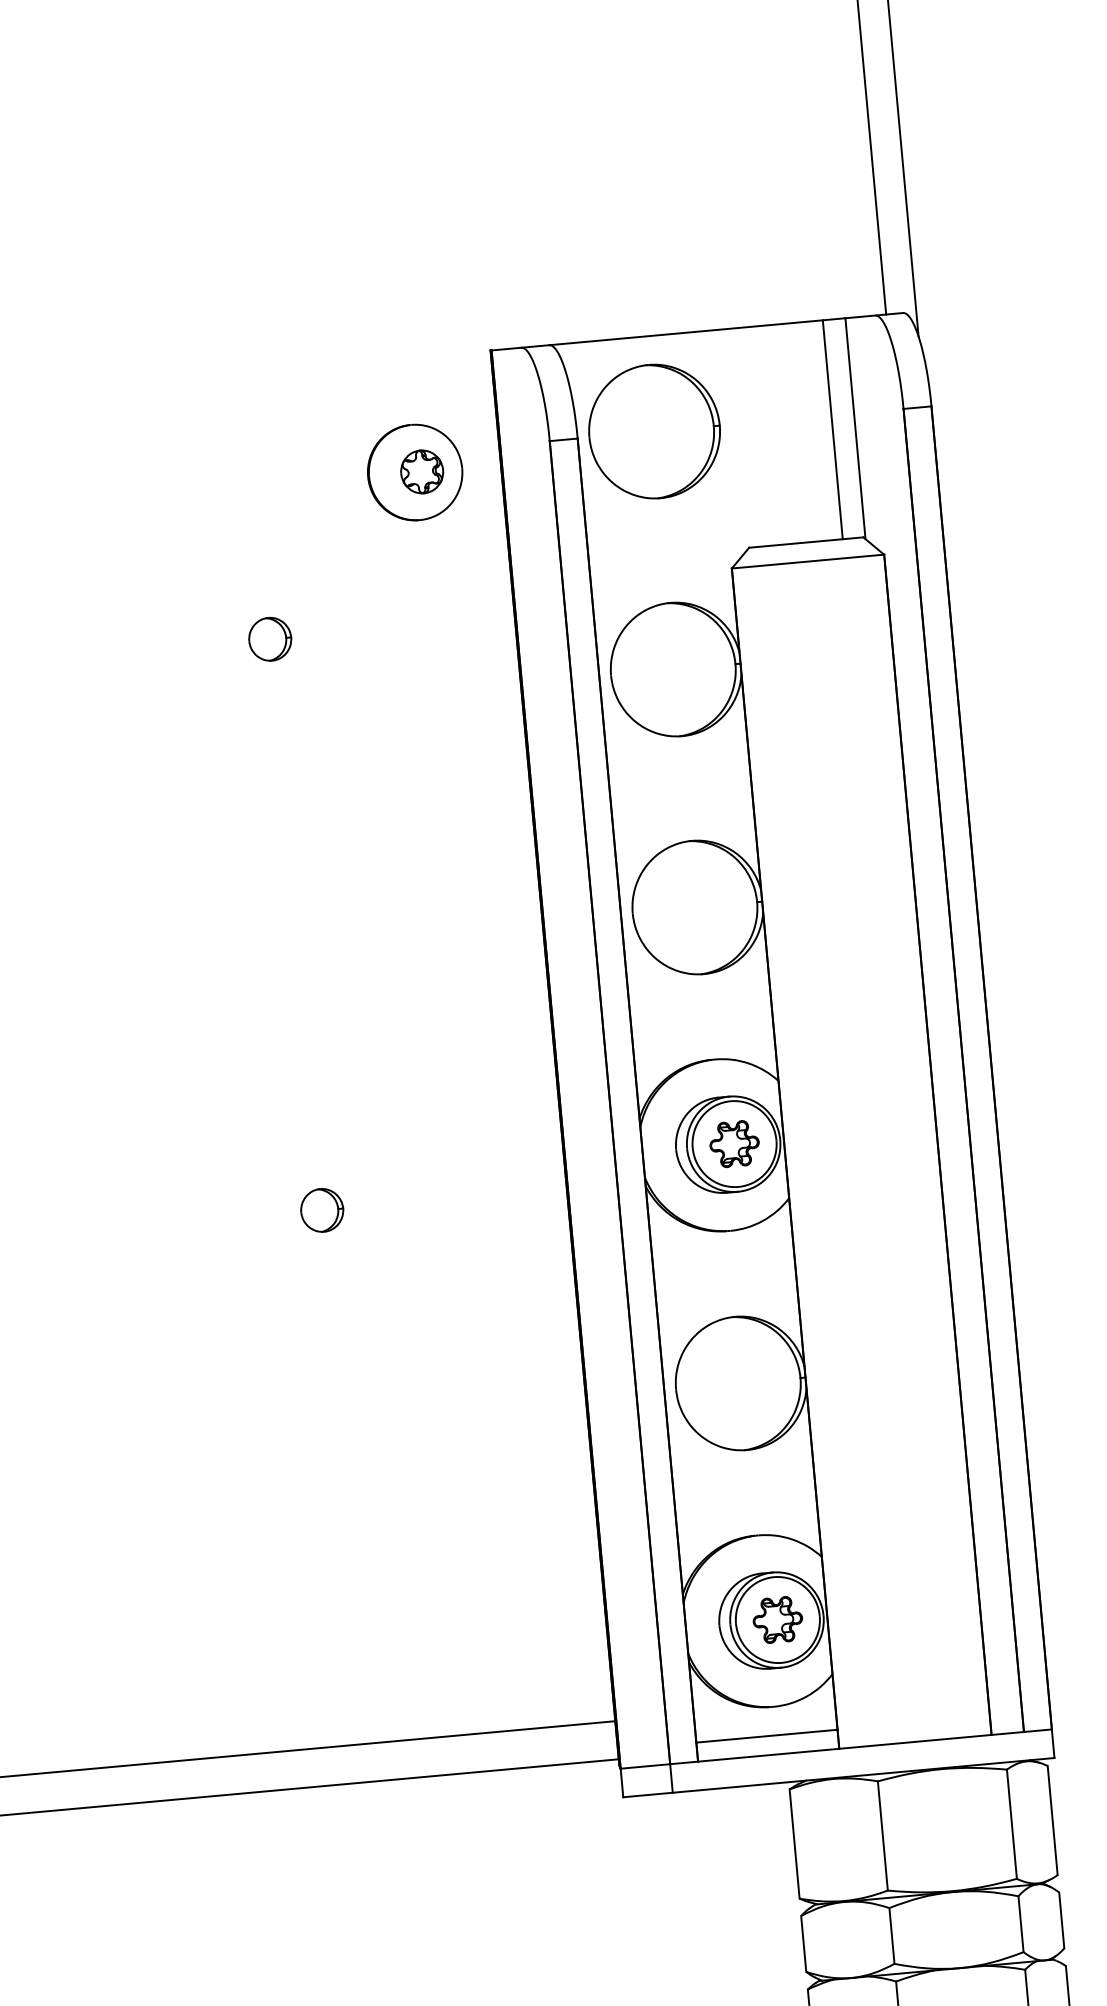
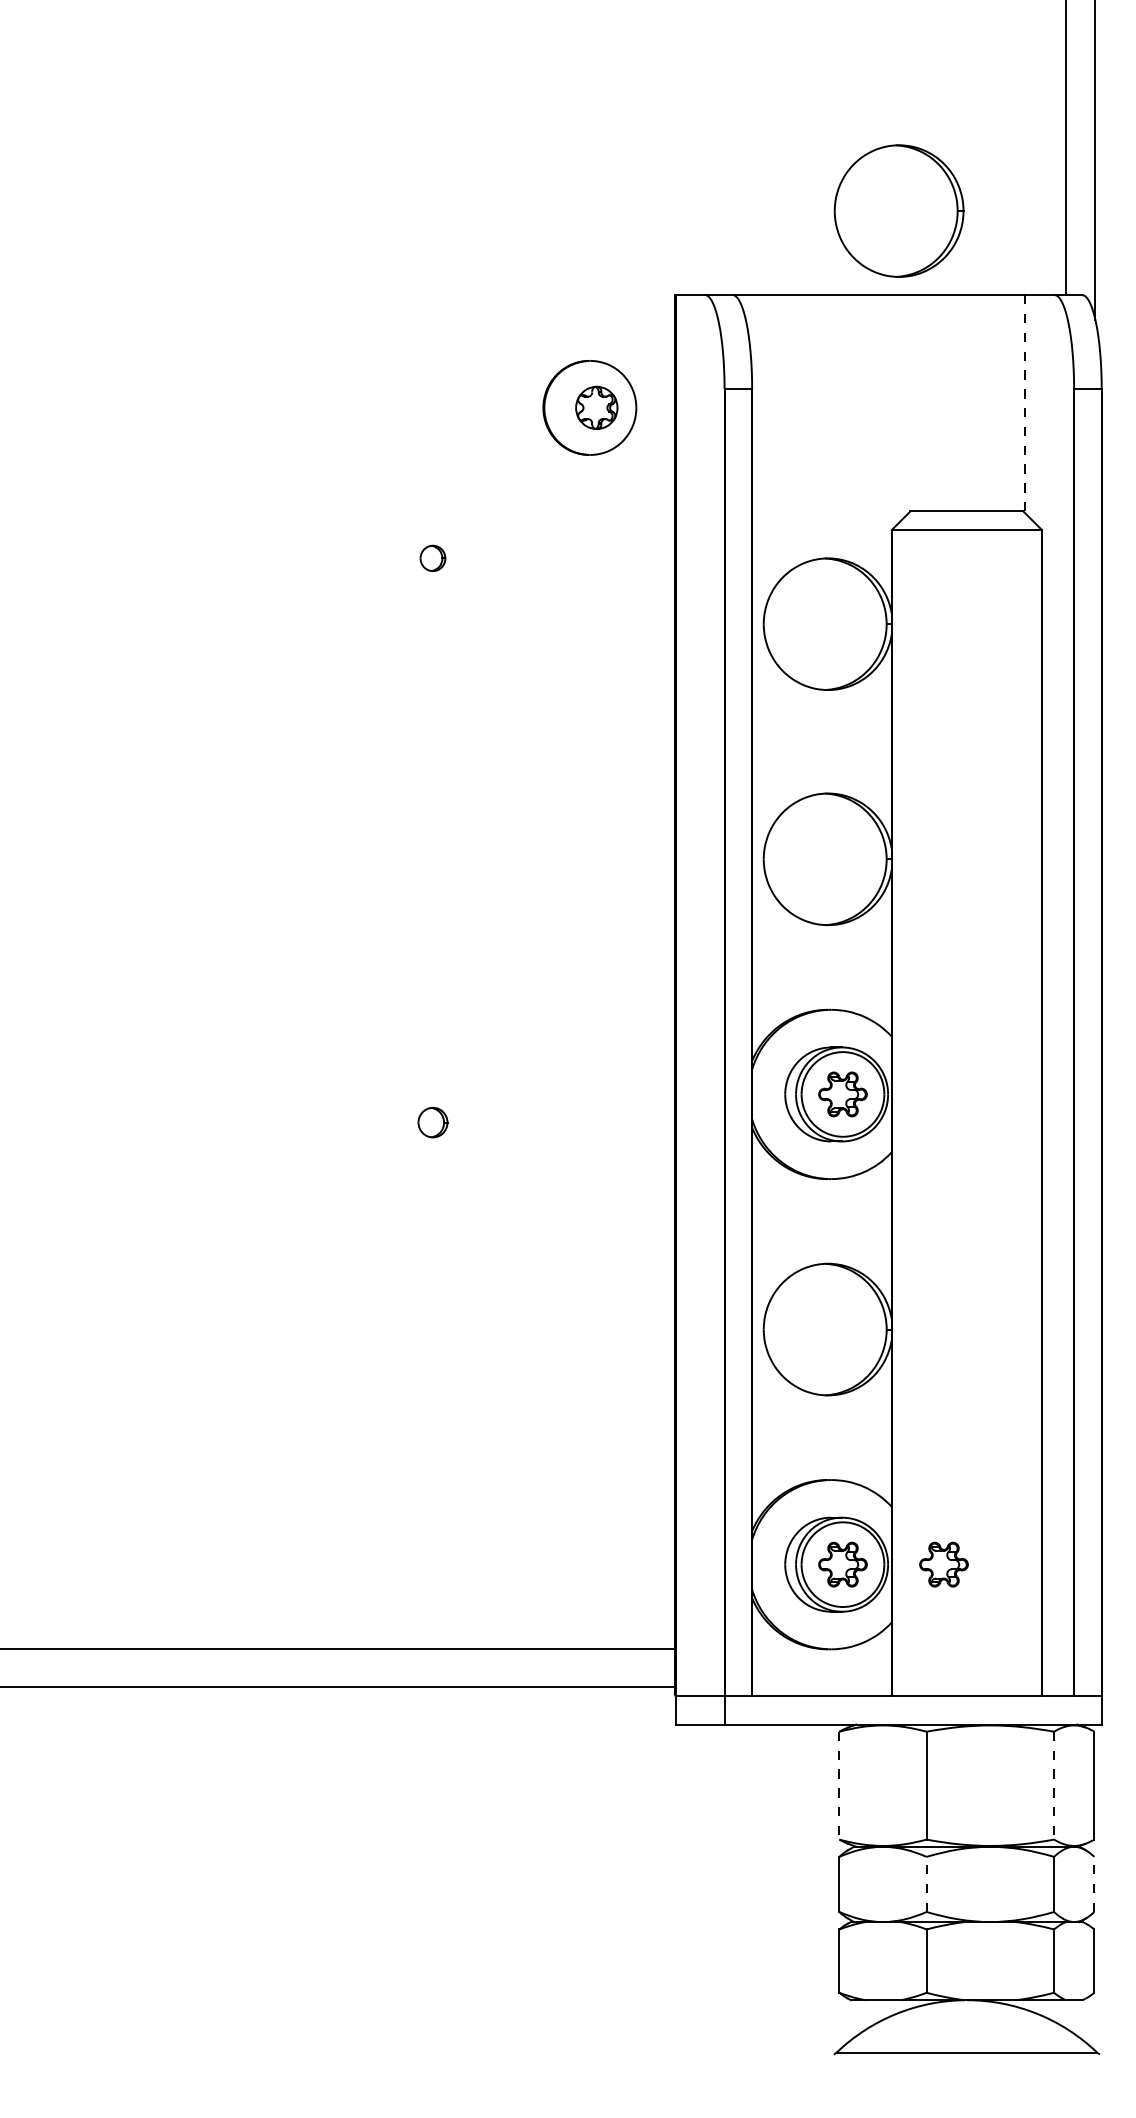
line: (855, 428) -> (1025, 404), solid -> dashed
line: (832, 430) -> (1002, 403), removed
part: (653, 431) -> (898, 210), moved
part: (269, 639) -> (432, 558), size x0.6
part: (321, 1210) -> (432, 1122), size x0.7
part: (879, 1610) -> (943, 1564), added
line: (766, 1736) -> (821, 1677), removed
line: (1012, 1824) -> (1054, 1785), solid -> dashed
line: (794, 1843) -> (839, 1785), solid -> dashed
line: (1061, 1920) -> (1094, 1884), solid -> dashed
line: (891, 1936) -> (926, 1884), solid -> dashed

